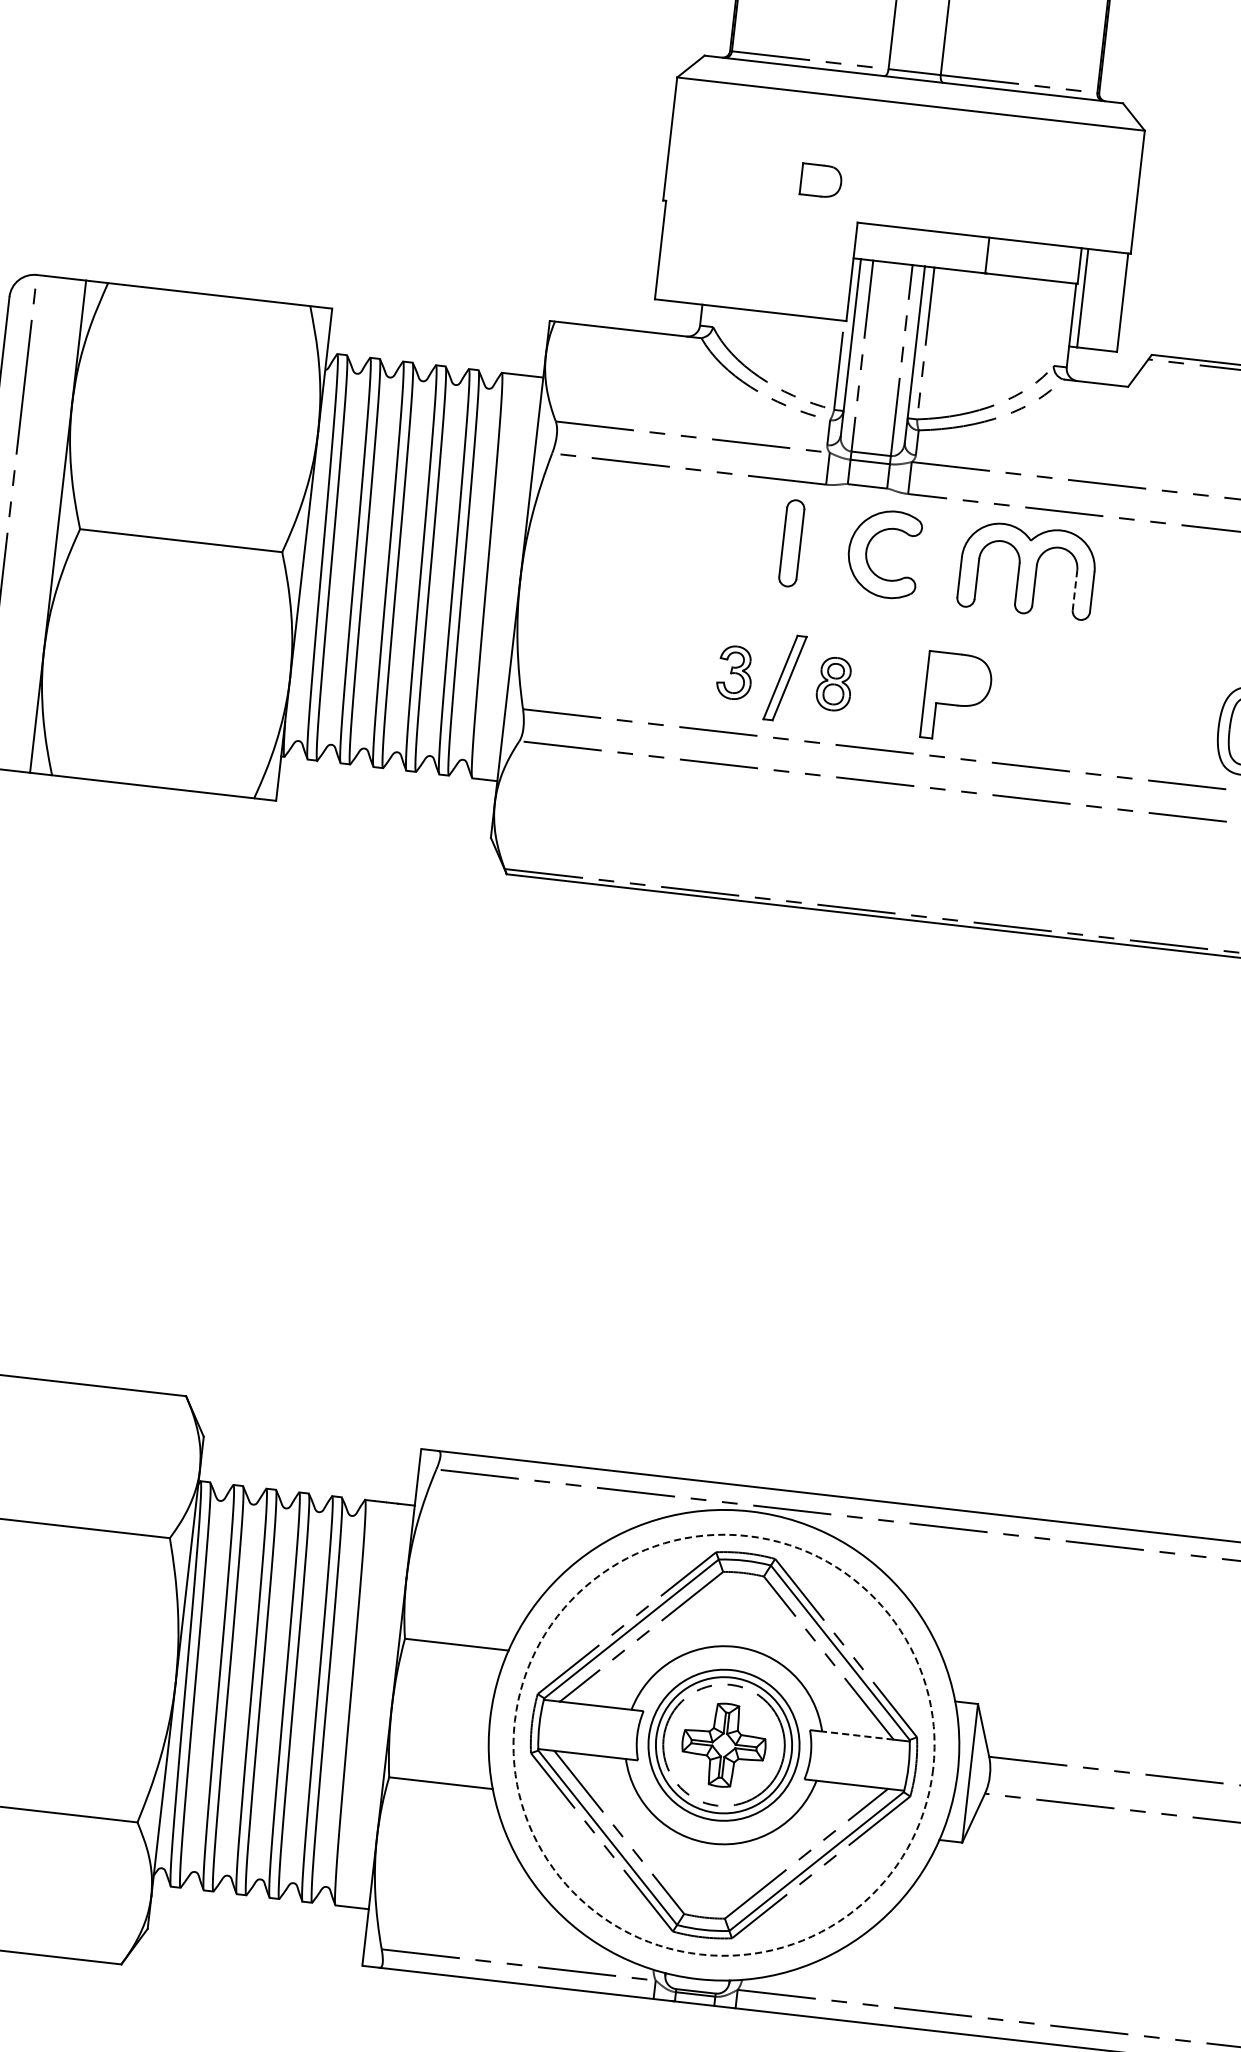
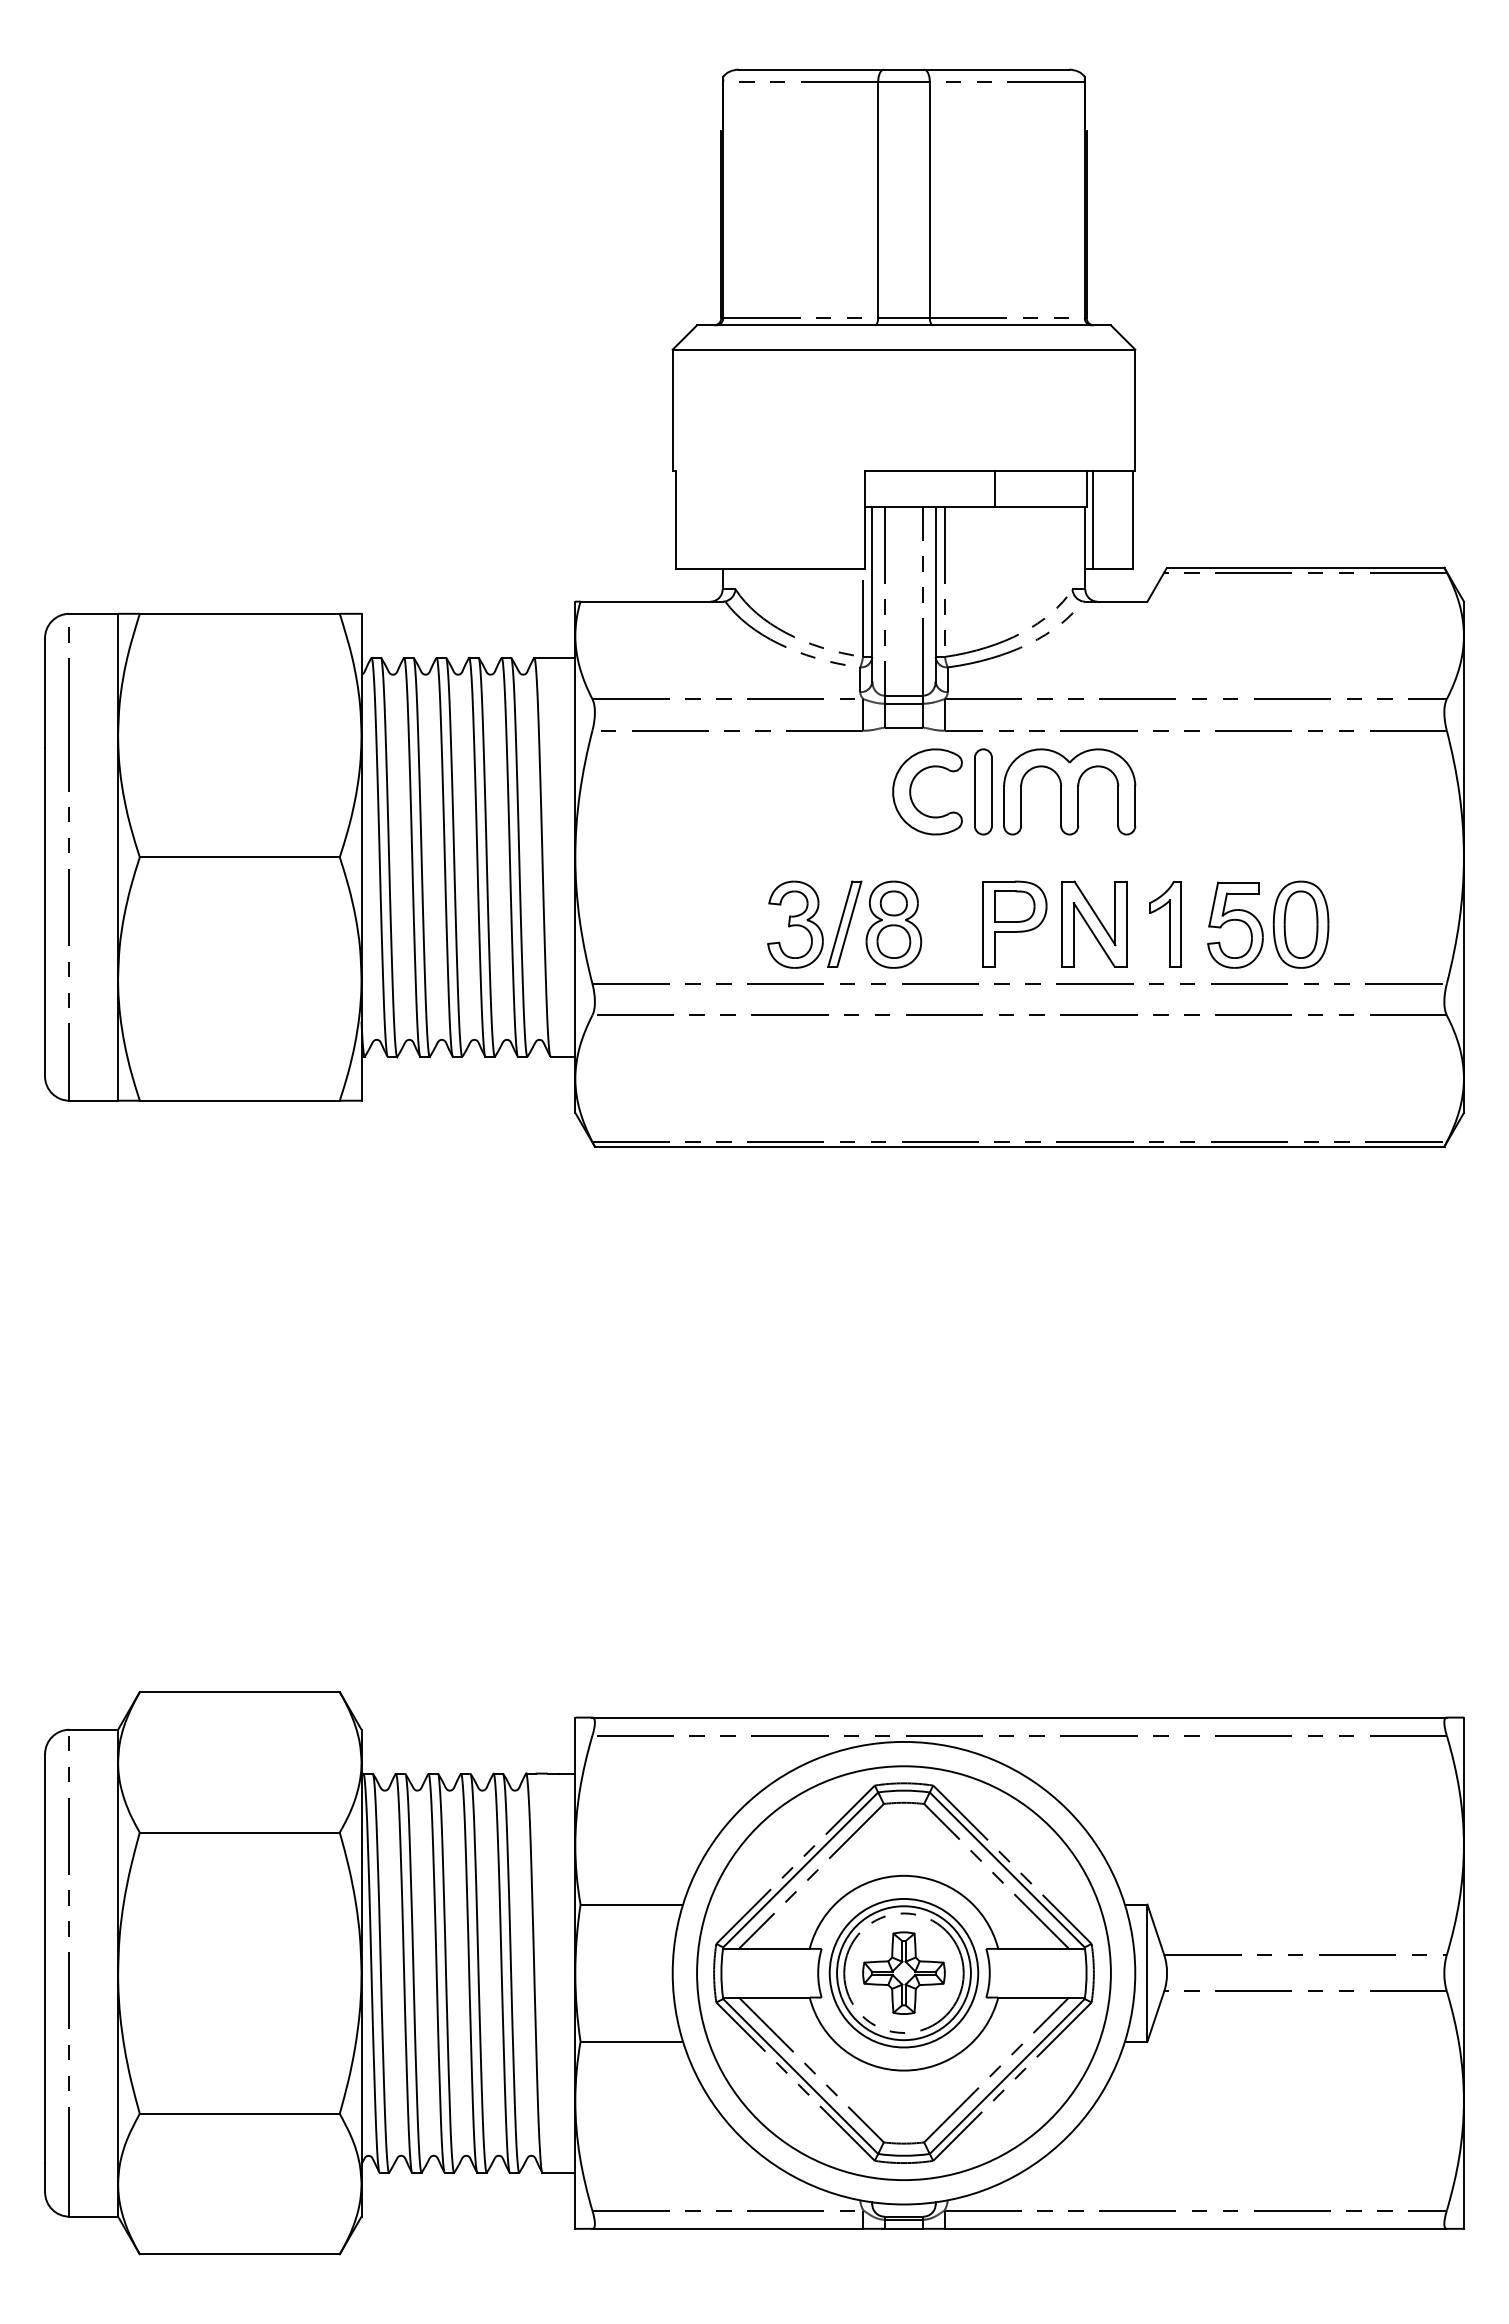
part: (820, 180) -> (1014, 906), moved
part: (791, 542) -> (983, 791), moved
line: (1075, 590) -> (1118, 806), dashed -> solid
part: (735, 672) -> (795, 924), size x1.67
part: (834, 683) -> (893, 924), size x1.67
part: (1037, 706) -> (1094, 923), added
part: (1109, 715) -> (1165, 924), added
part: (1179, 723) -> (1235, 924), added
line: (857, 1735) -> (1033, 1948), dashed -> solid
circle: (723, 1745) -> (903, 1973), dashed -> solid

